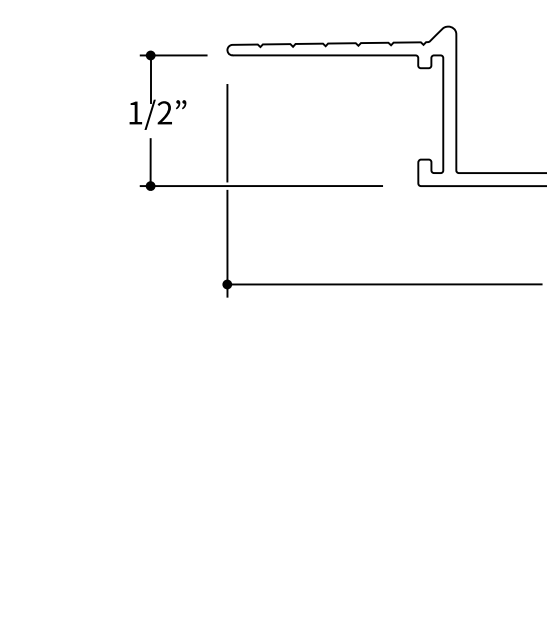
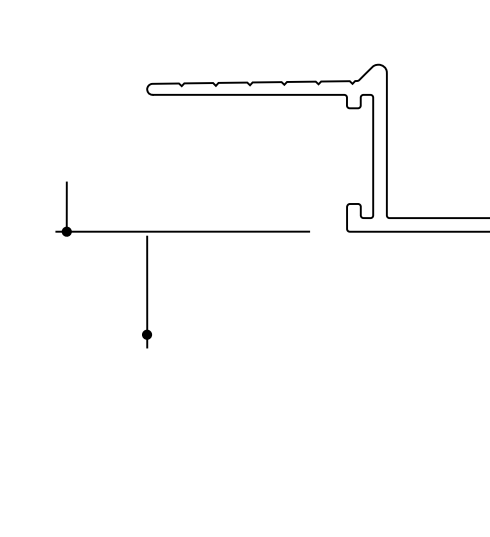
part: (166, 101) -> (83, 143), removed
line: (227, 132) -> (147, 175), removed
line: (383, 284) -> (310, 334), removed

